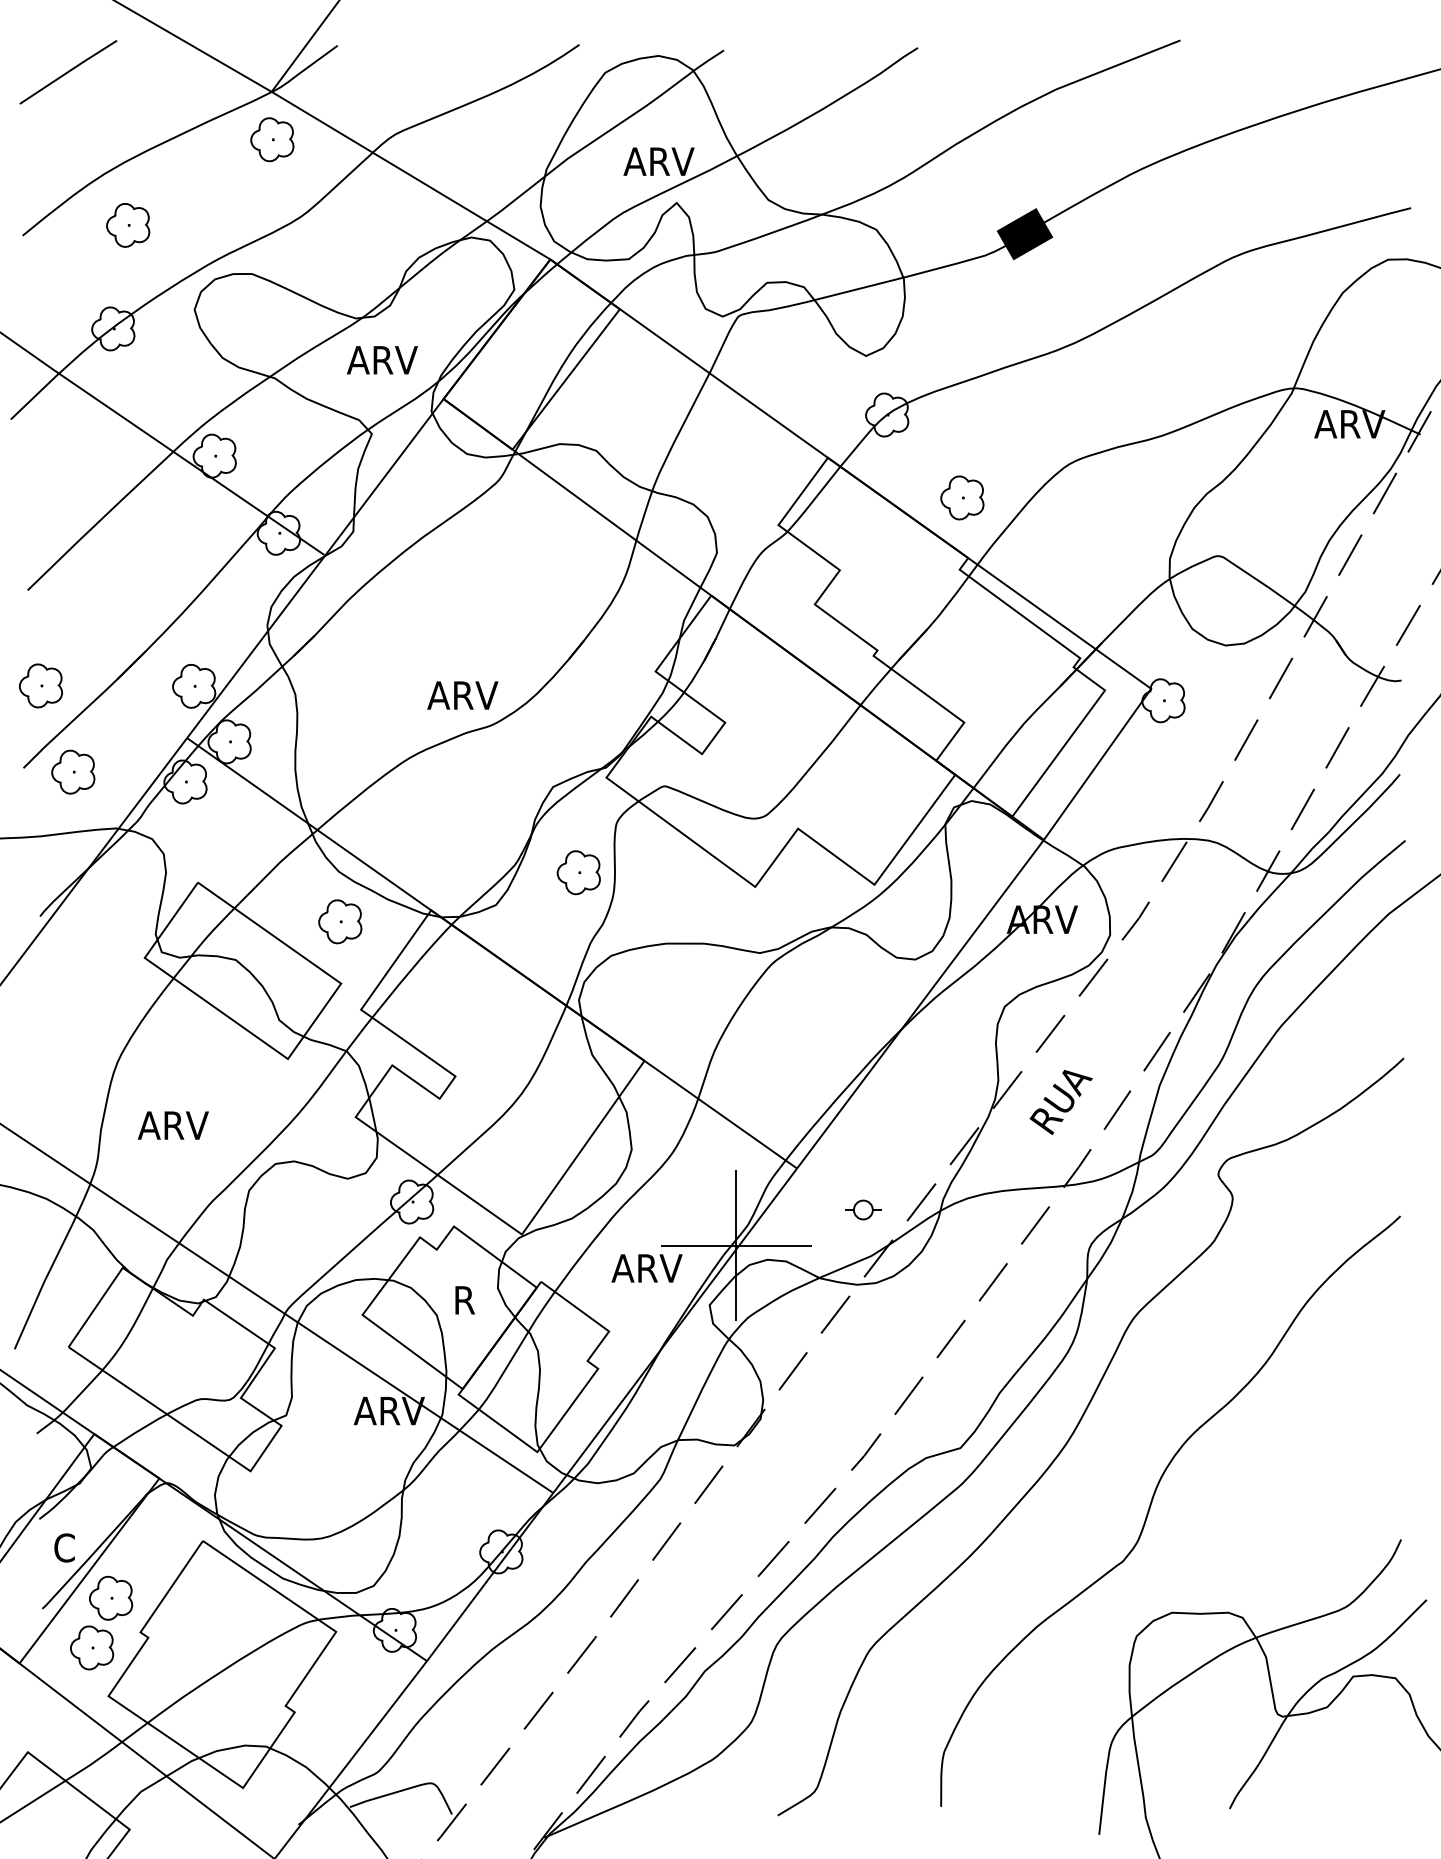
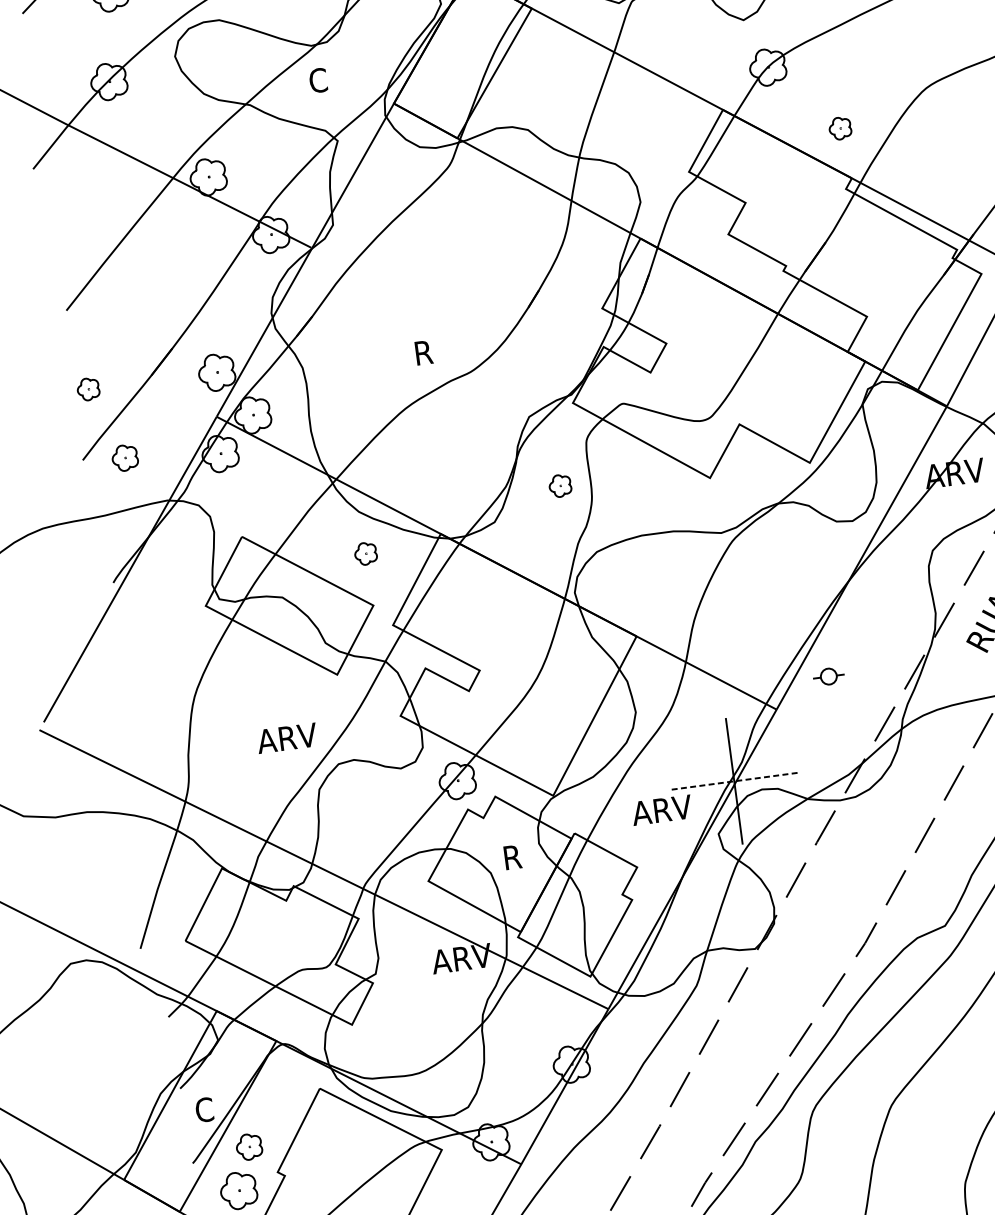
text: (382, 359) -> (338, 77), ARV -> C
part: (962, 497) -> (840, 128), size x0.6
part: (41, 685) -> (88, 388), size x0.6
text: (462, 695) -> (442, 350), ARV -> R
part: (73, 771) -> (125, 457), size x0.7
part: (578, 872) -> (560, 485), size x0.6
part: (340, 921) -> (365, 553), size x0.6
text: (172, 1125) -> (286, 738), moved
part: (863, 1209) -> (828, 676), moved
line: (735, 1245) -> (733, 781), solid -> dashed
part: (111, 1598) -> (249, 1147), size x0.7

